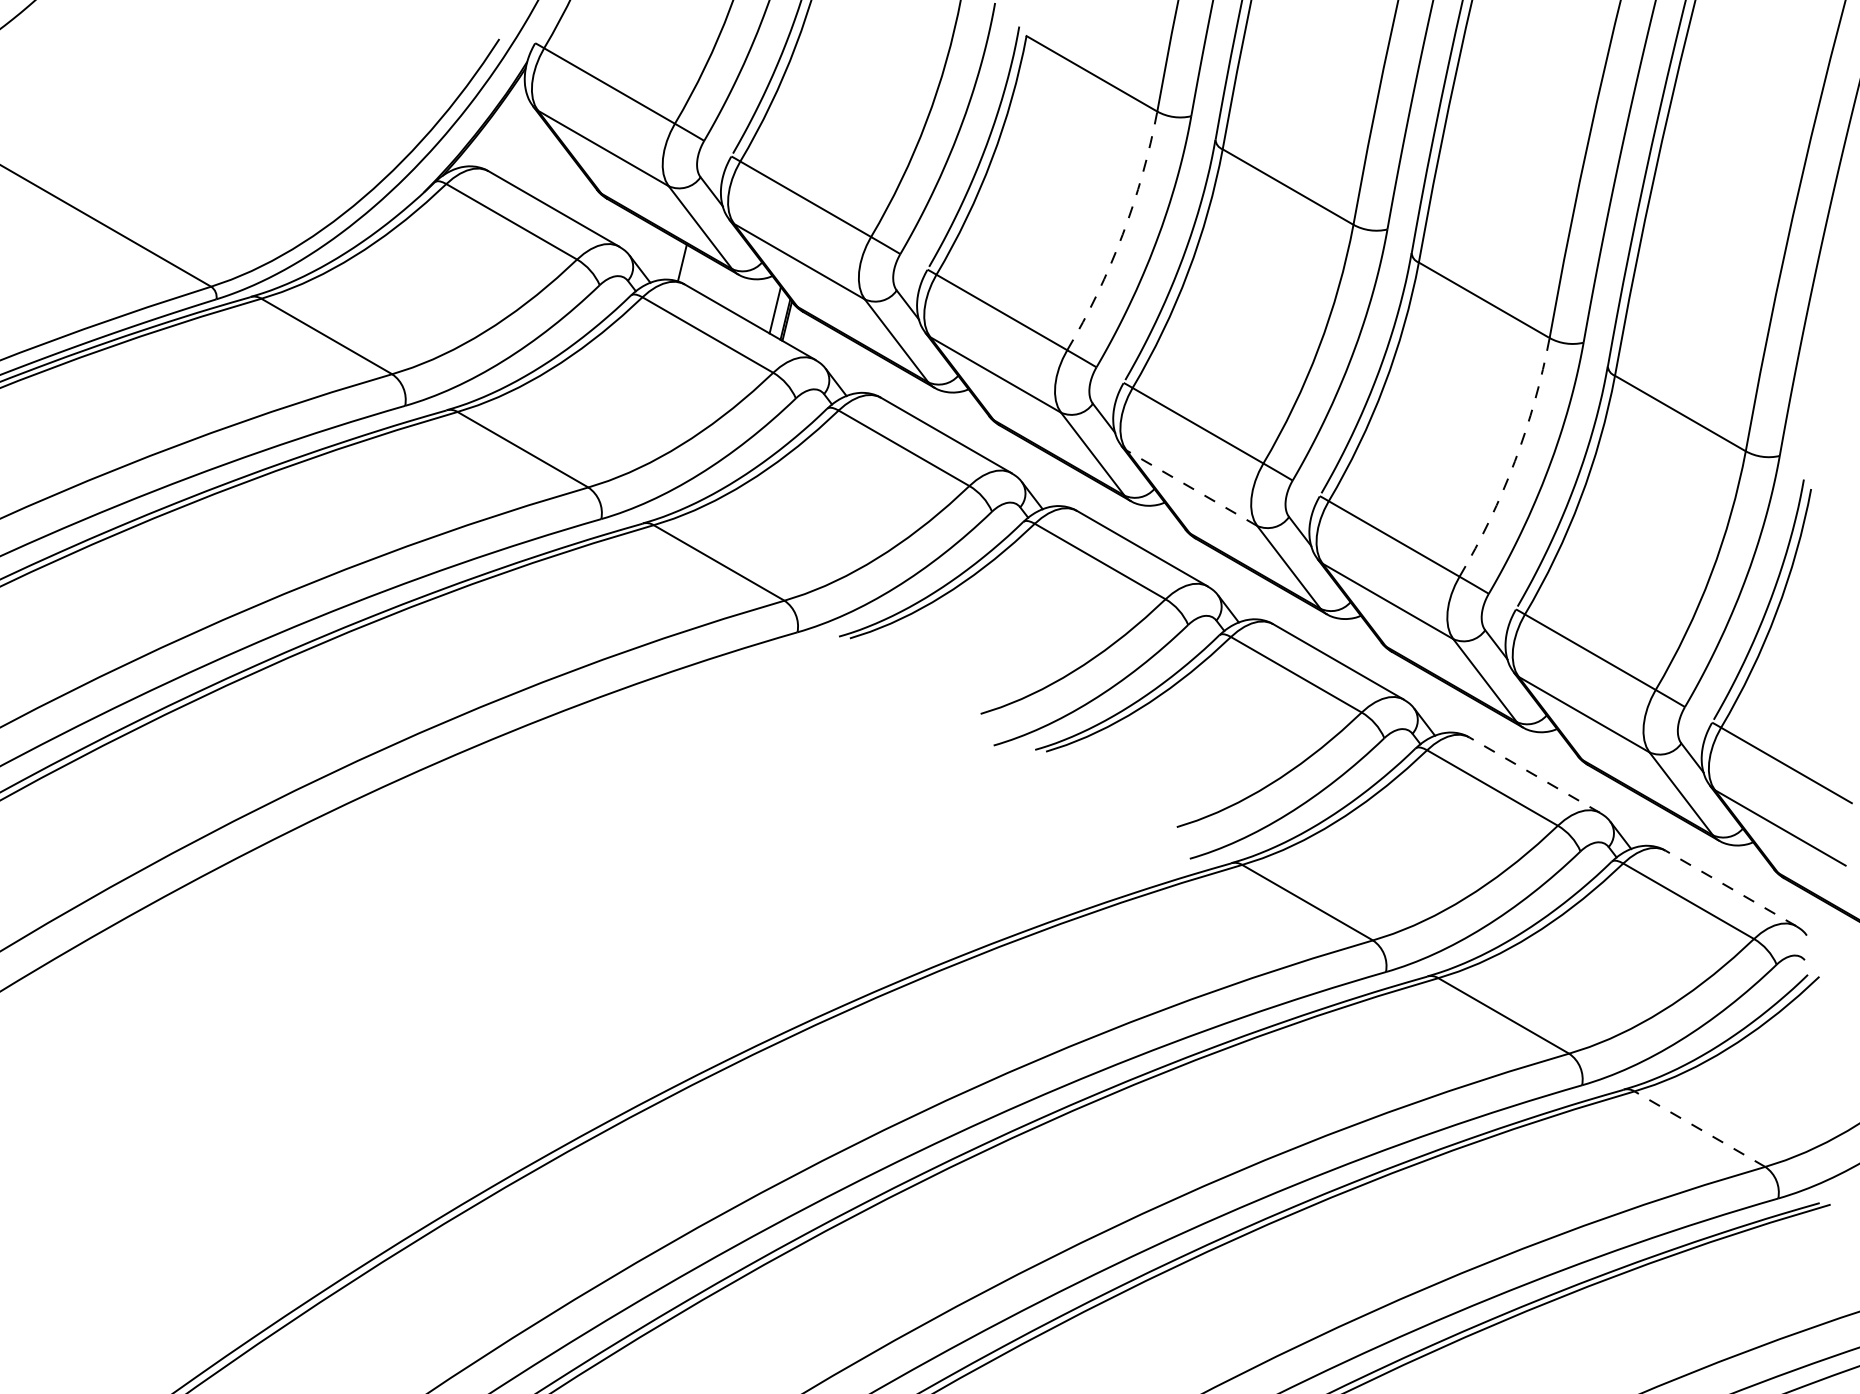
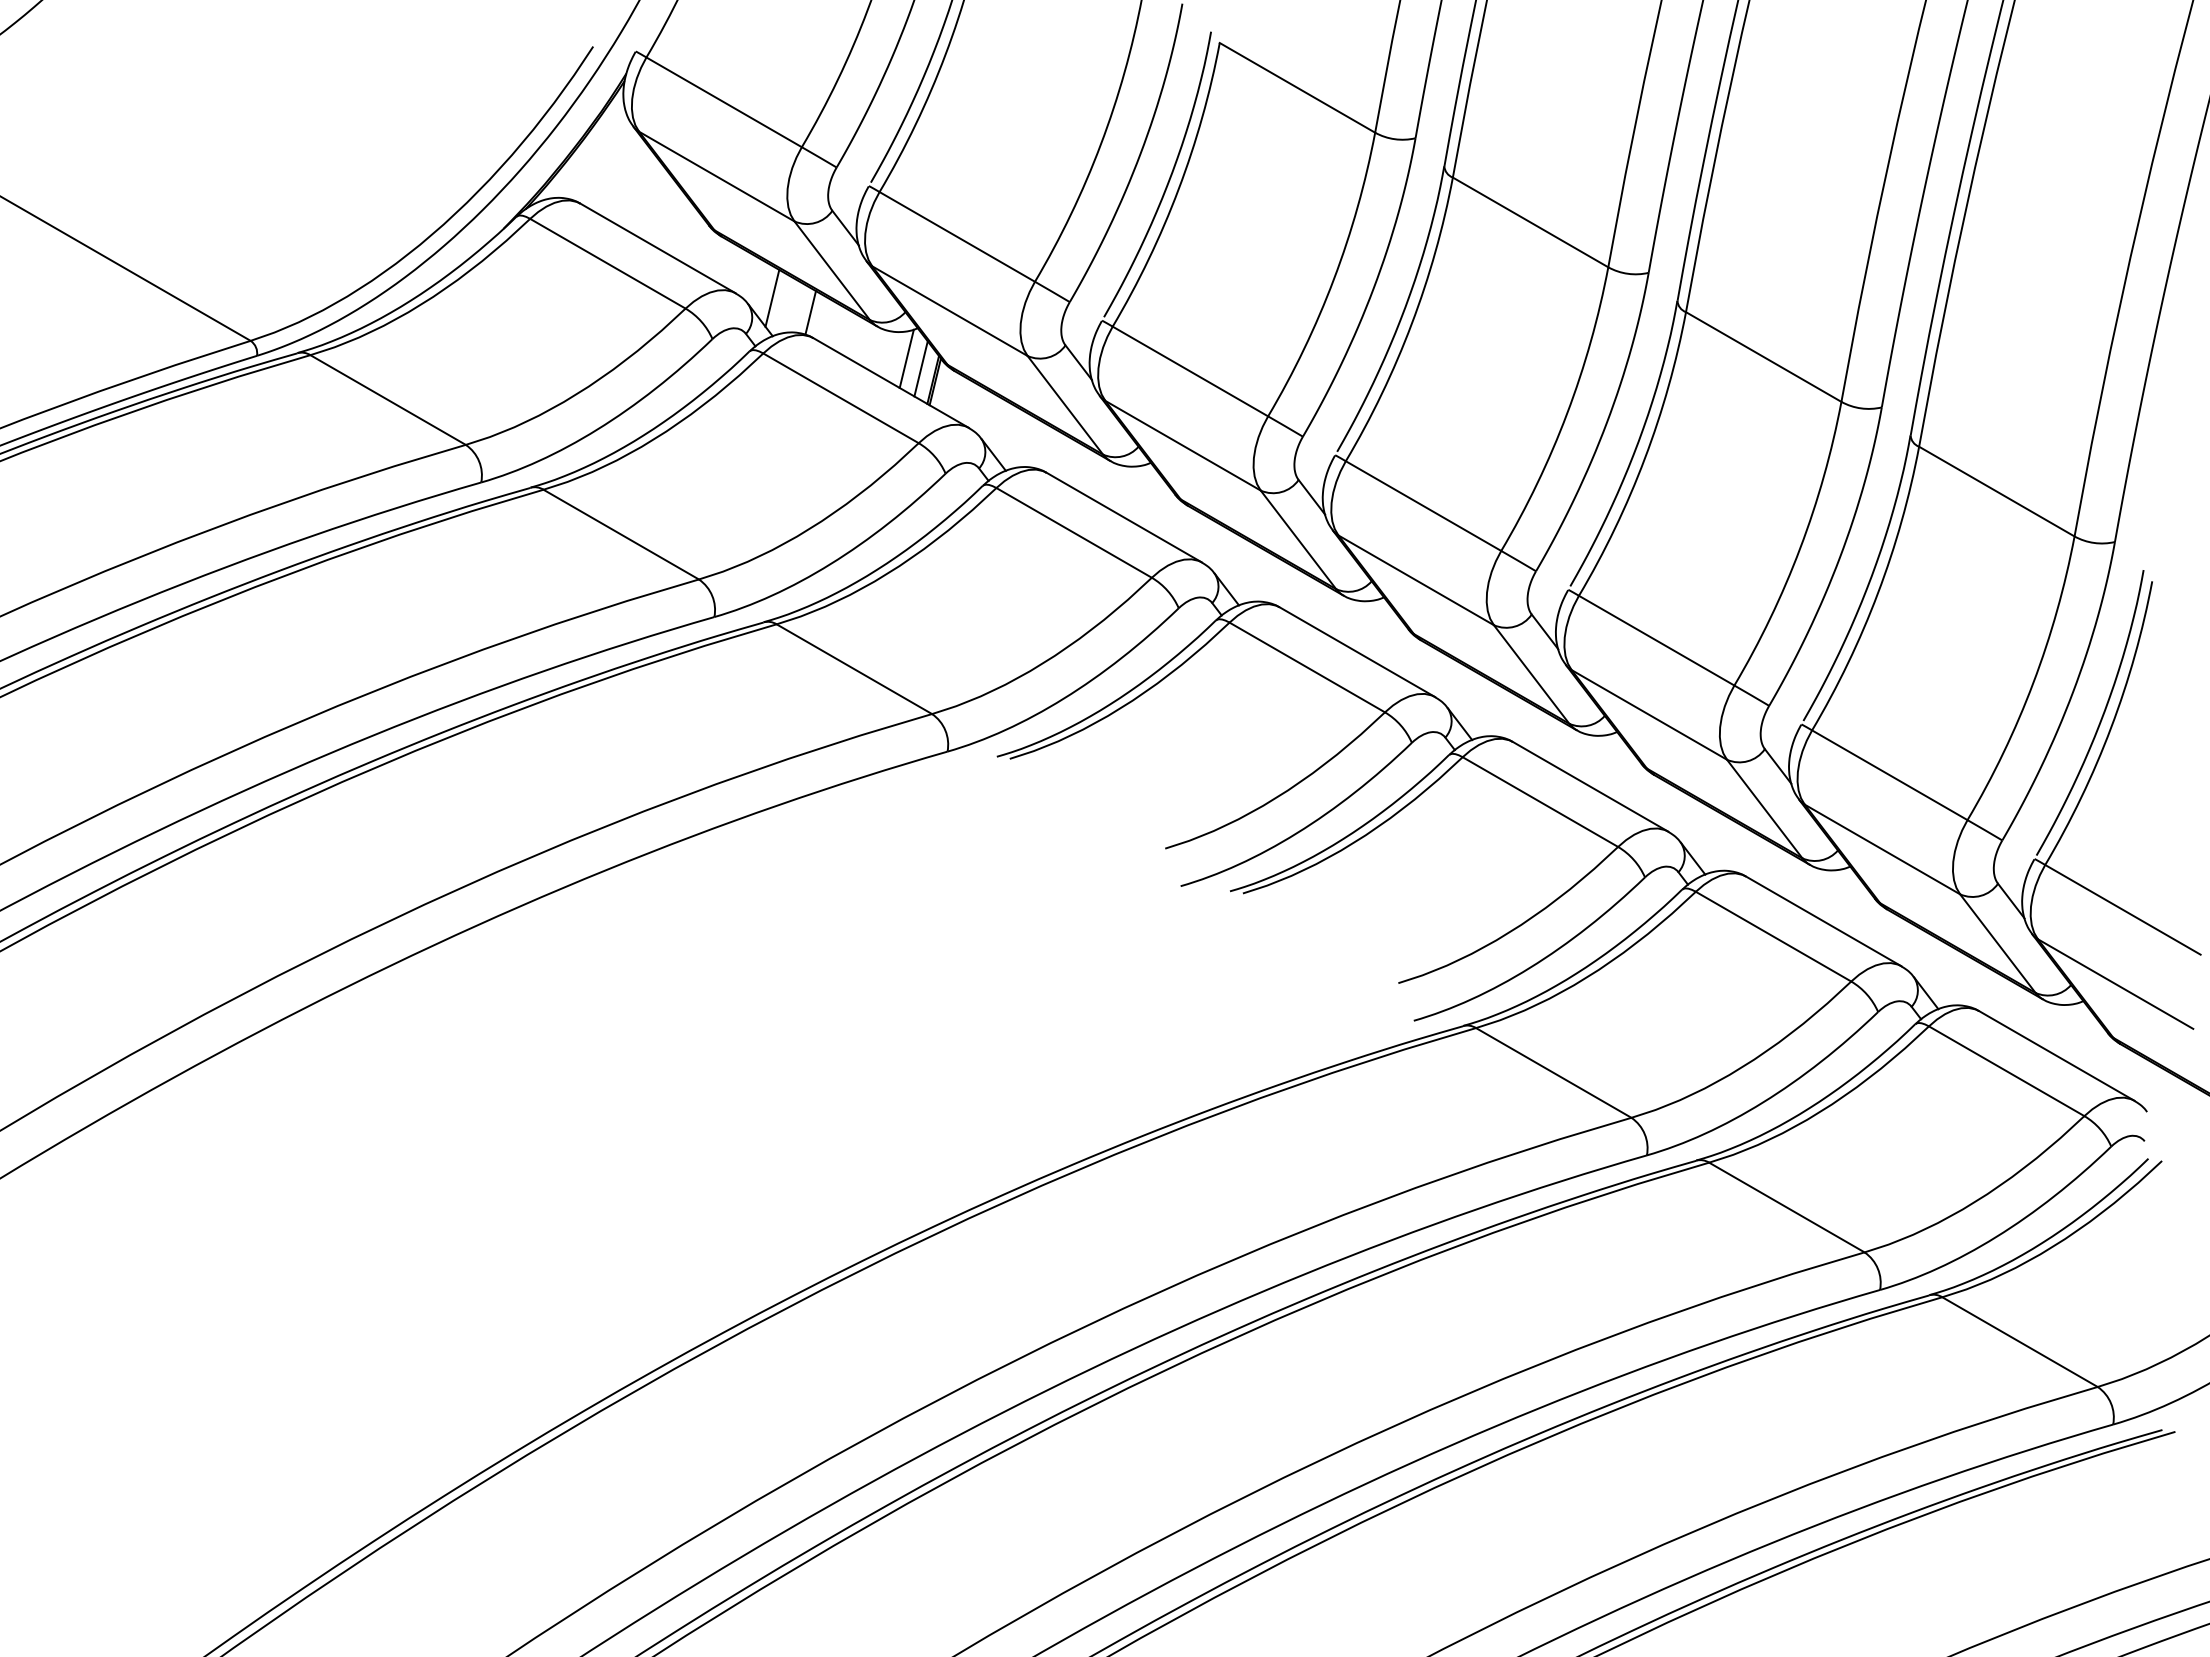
arc: (1122, 235) -> (1333, 279), dashed -> solid
line: (650, 250) -> (772, 297), added
line: (762, 301) -> (906, 358), added
arc: (1515, 461) -> (1800, 548), dashed -> solid
line: (1192, 488) -> (1416, 580), dashed -> solid
line: (1534, 775) -> (1823, 921), dashed -> solid
line: (1730, 887) -> (2056, 1055), dashed -> solid
line: (1700, 1129) -> (2020, 1342), dashed -> solid

